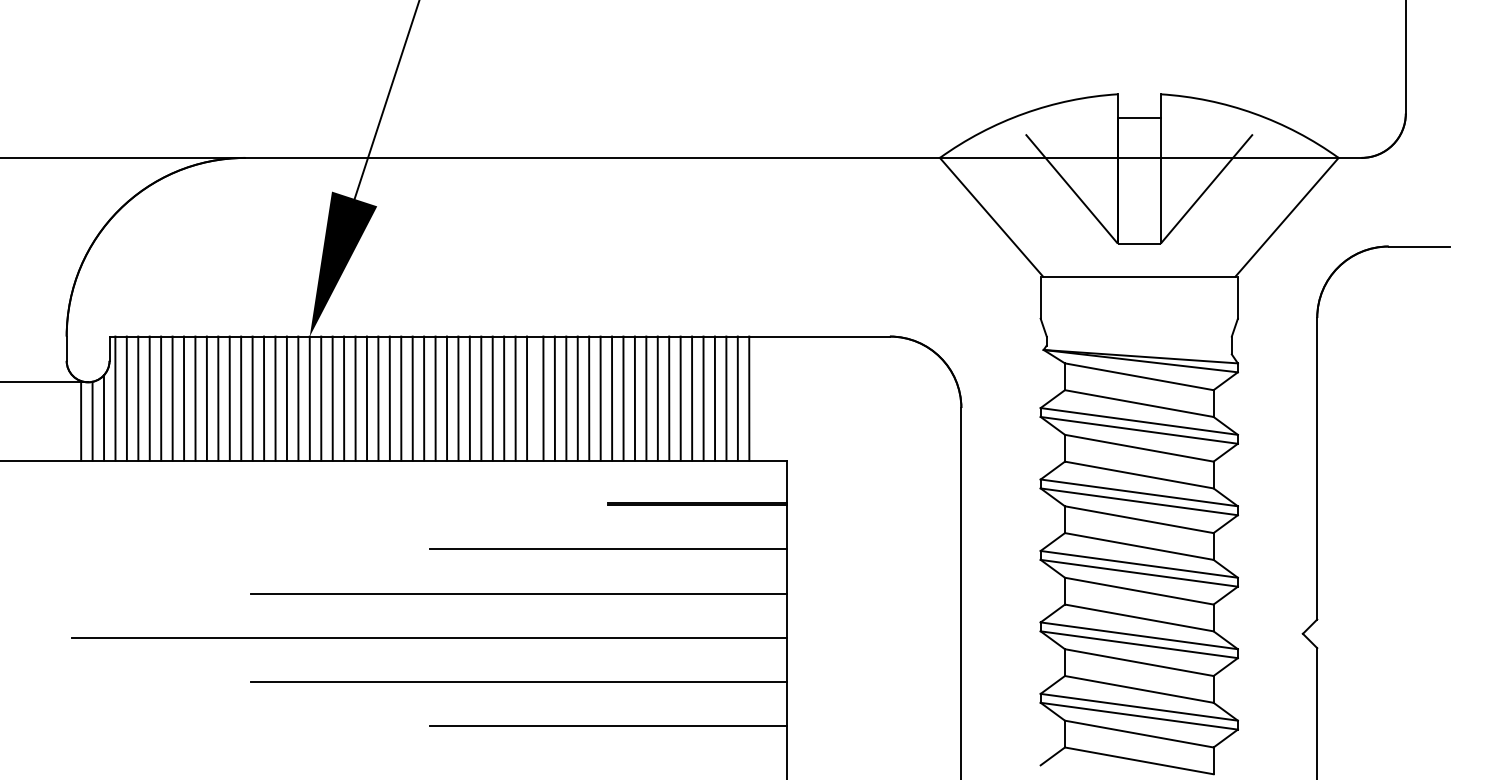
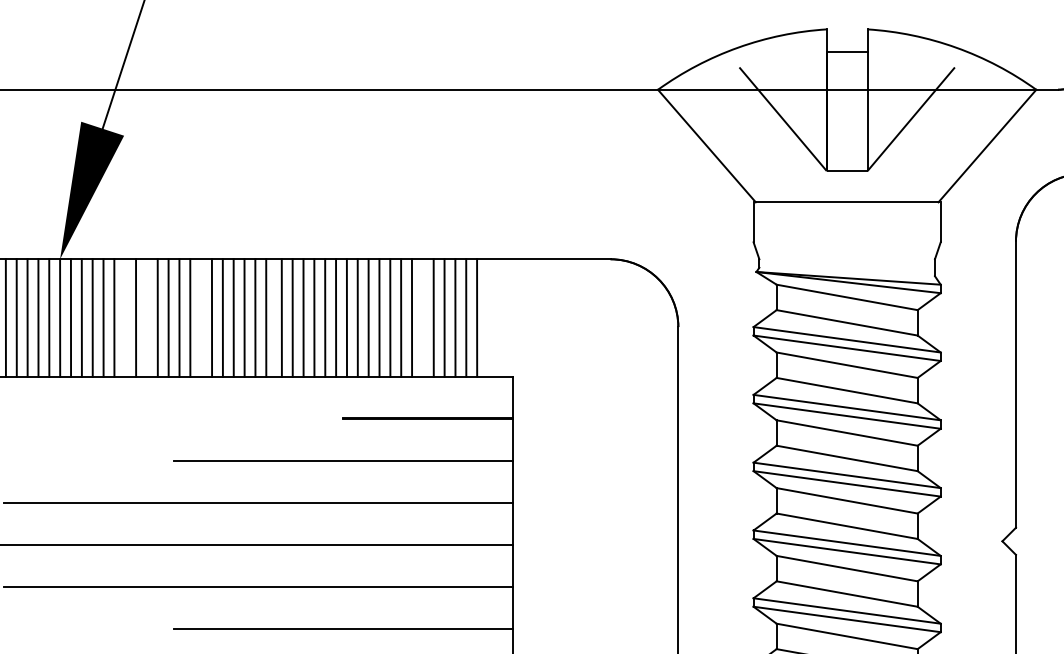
line: (378, 398) -> (125, 318), removed
line: (401, 398) -> (147, 318), removed
line: (458, 398) -> (201, 318), removed
line: (692, 398) -> (423, 318), removed

